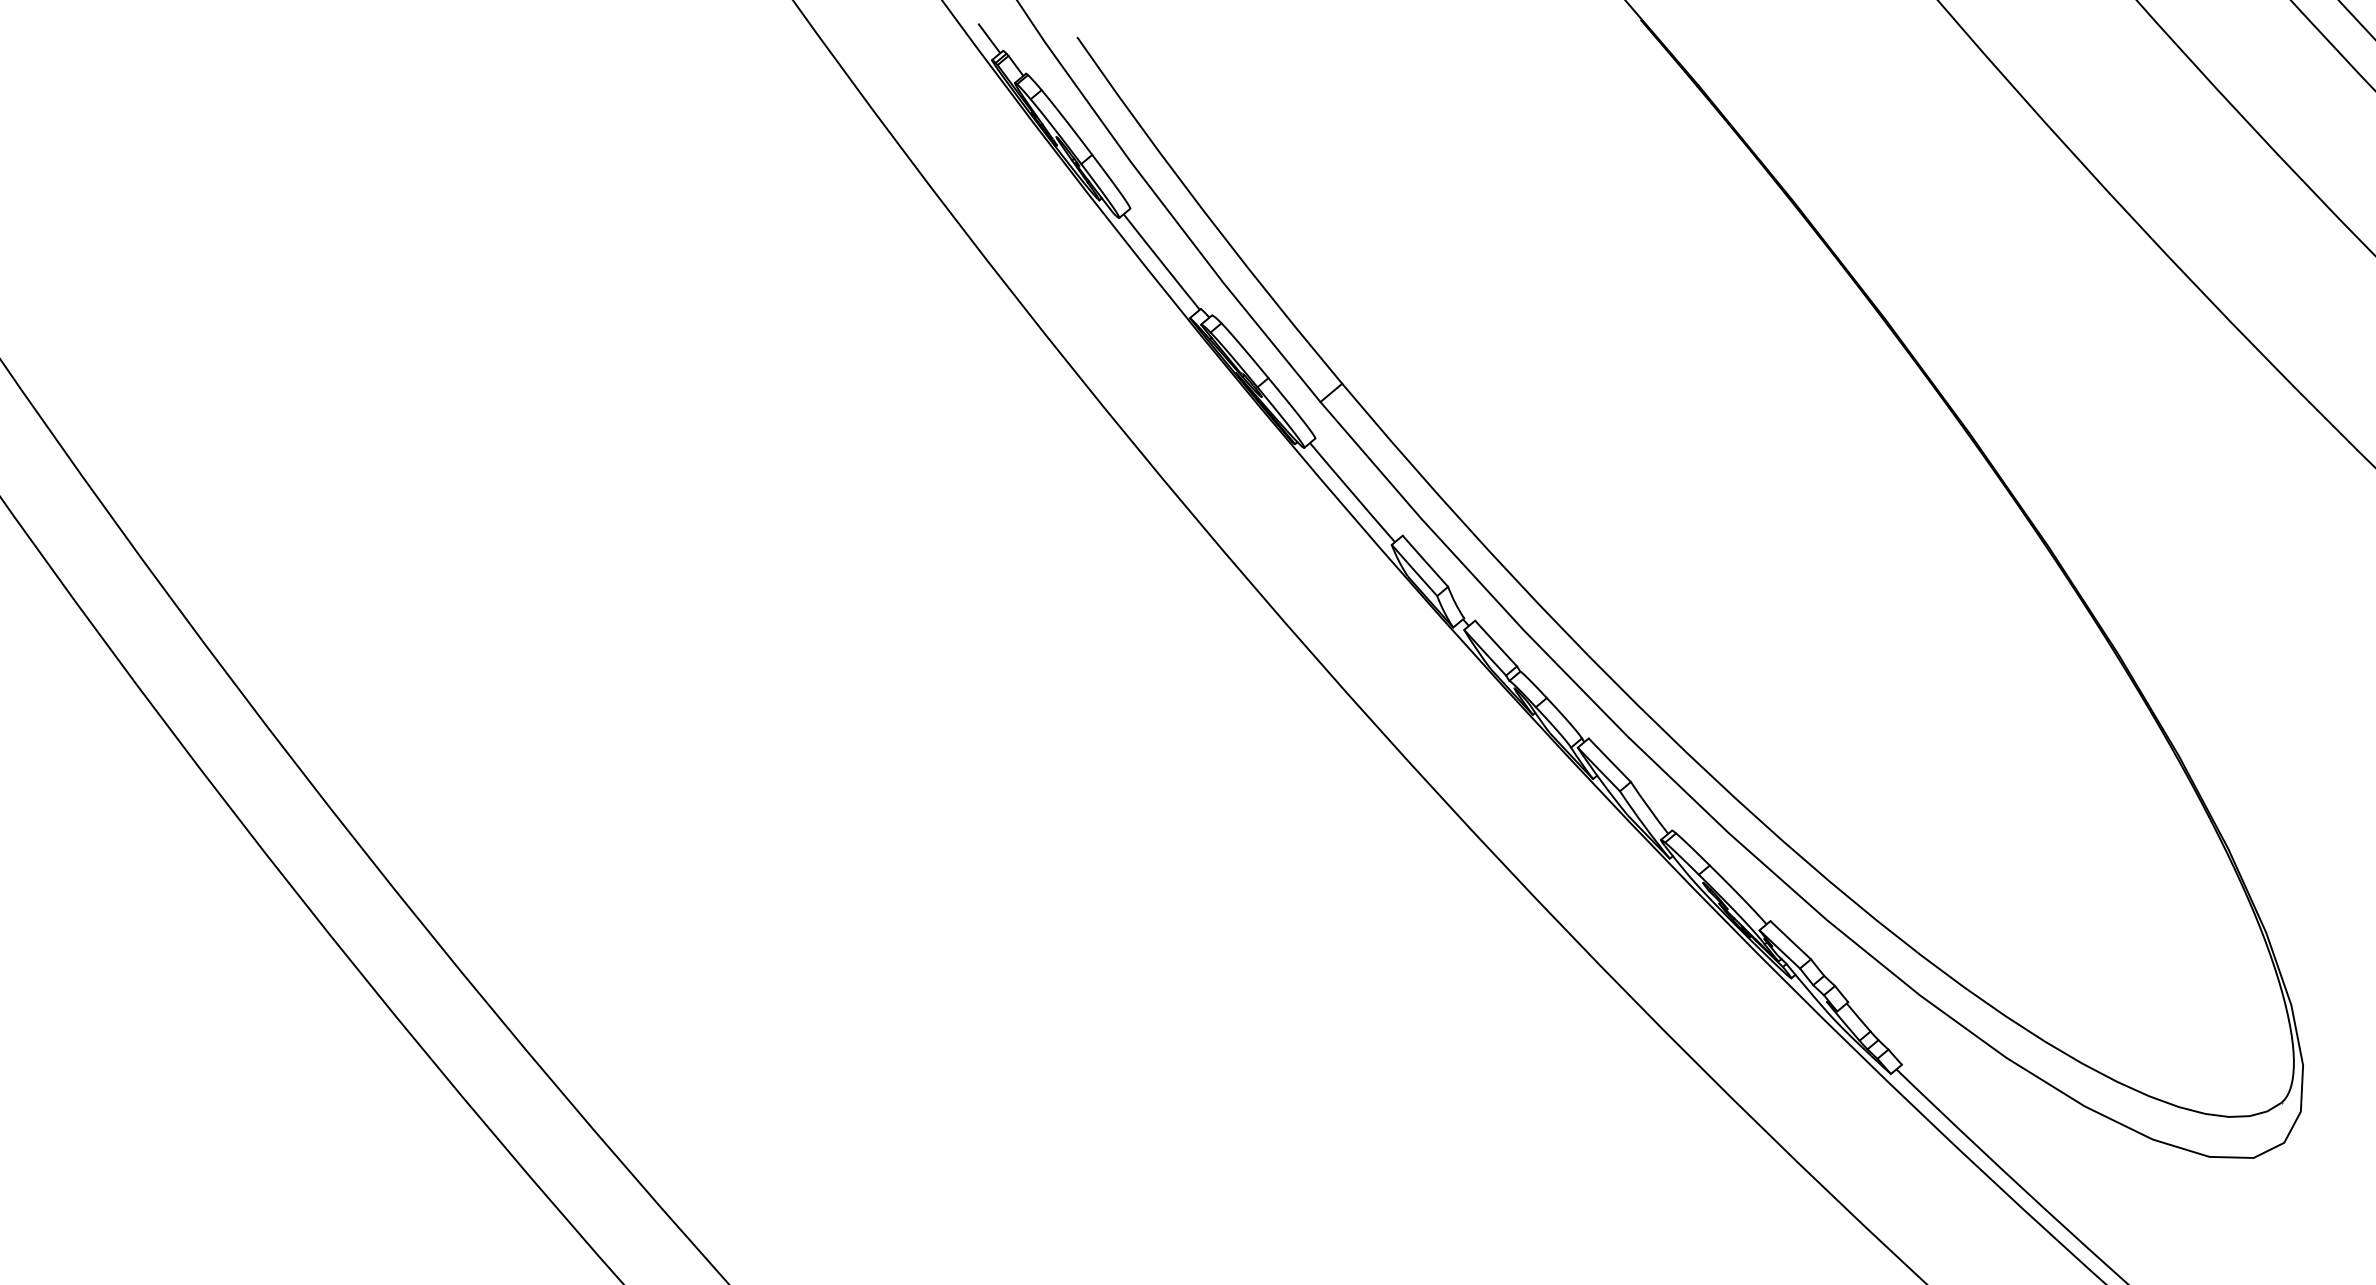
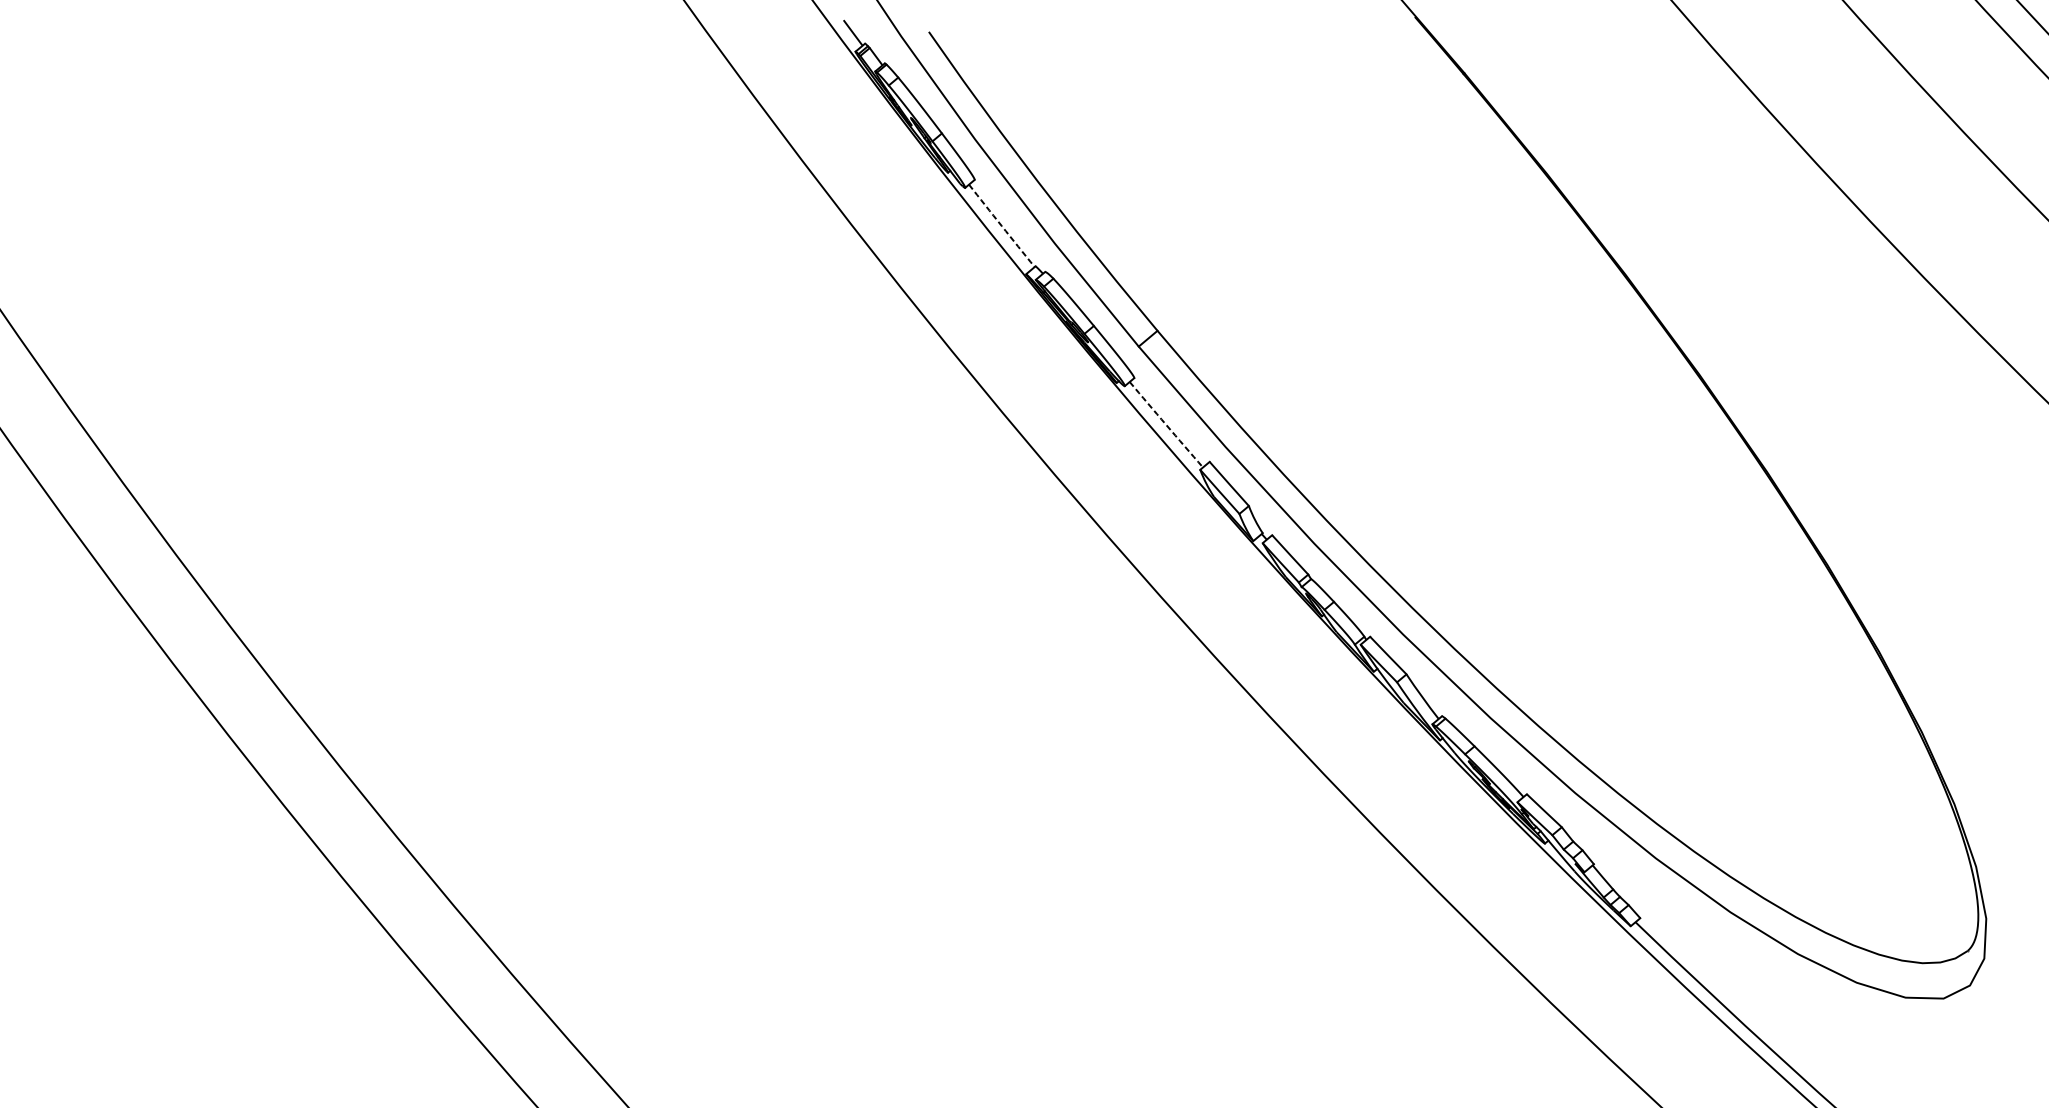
arc: (1161, 262) -> (1001, 226), solid -> dashed
arc: (1352, 492) -> (1166, 424), solid -> dashed

